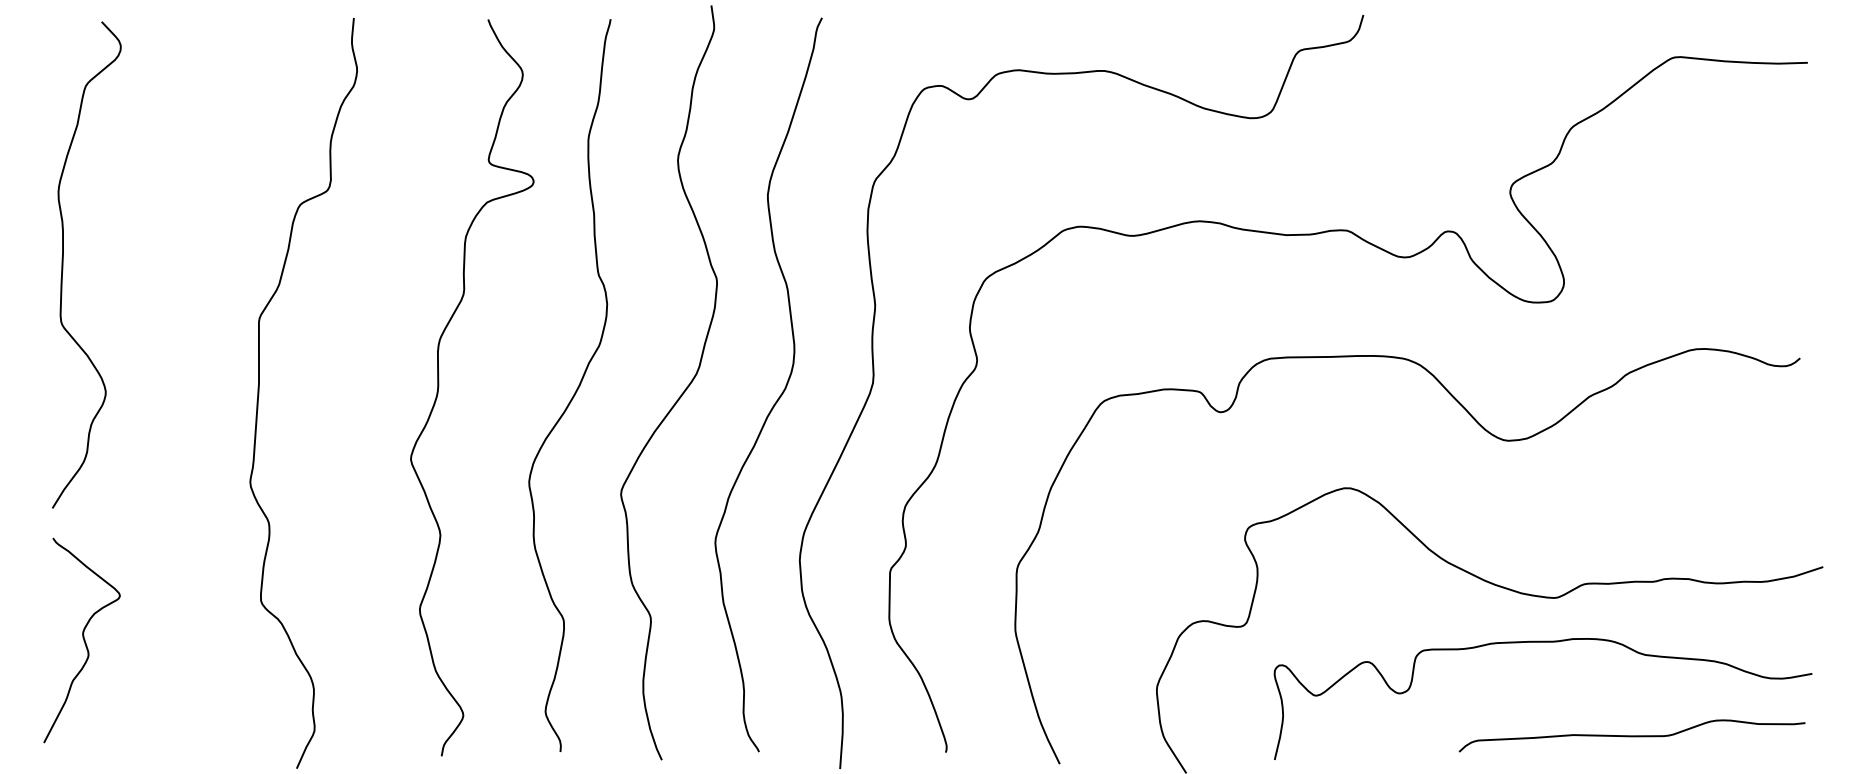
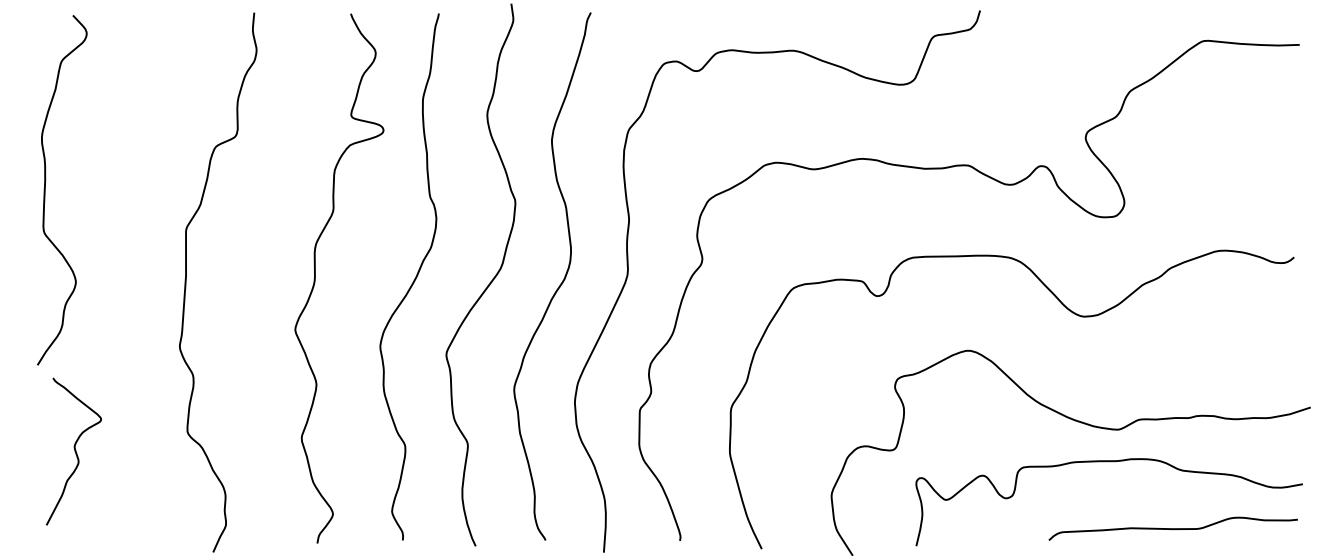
curve: (83, 640) -> (74, 451), moved

